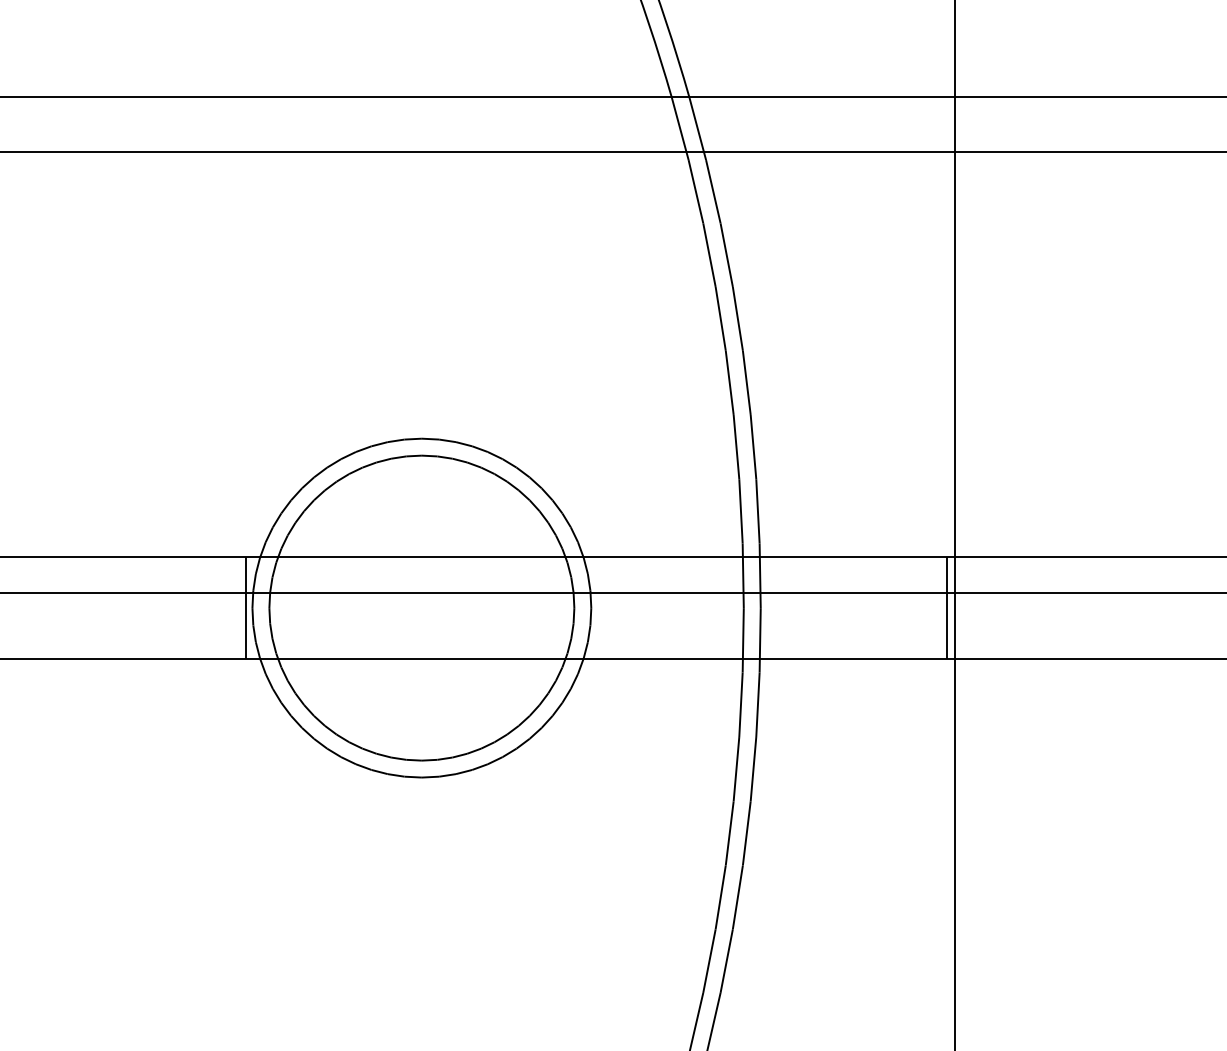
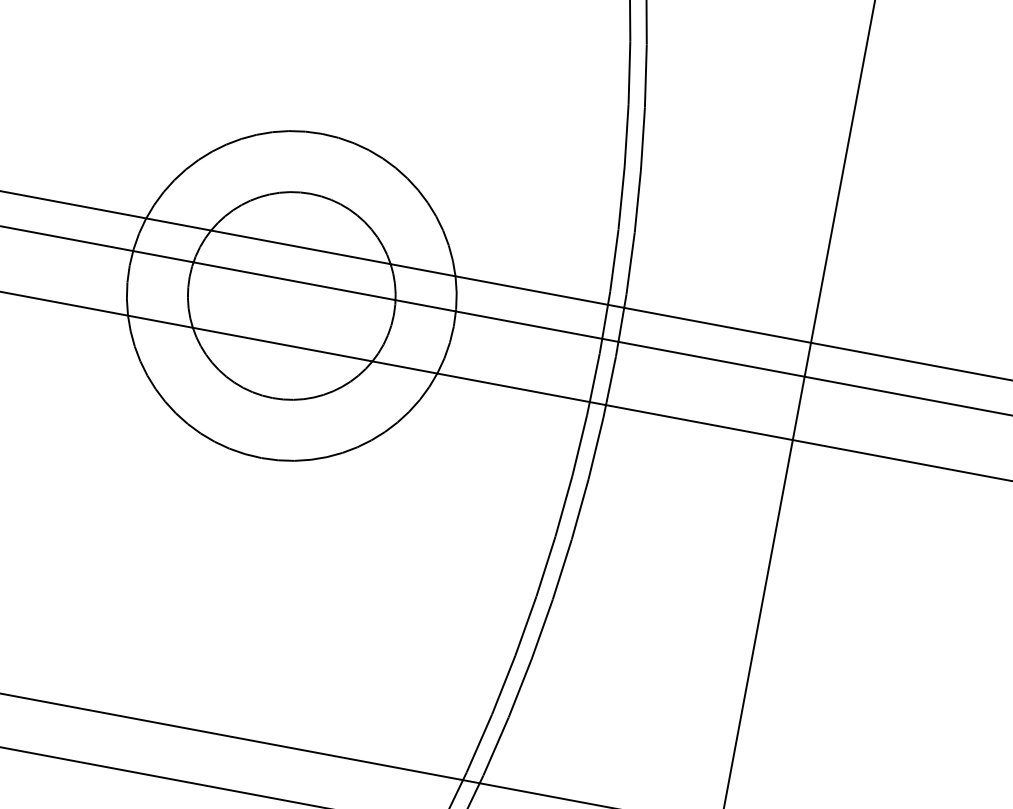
line: (245, 607) -> (123, 263), removed
circle: (421, 607) -> (291, 295), size x0.7
line: (946, 607) -> (793, 389), removed

